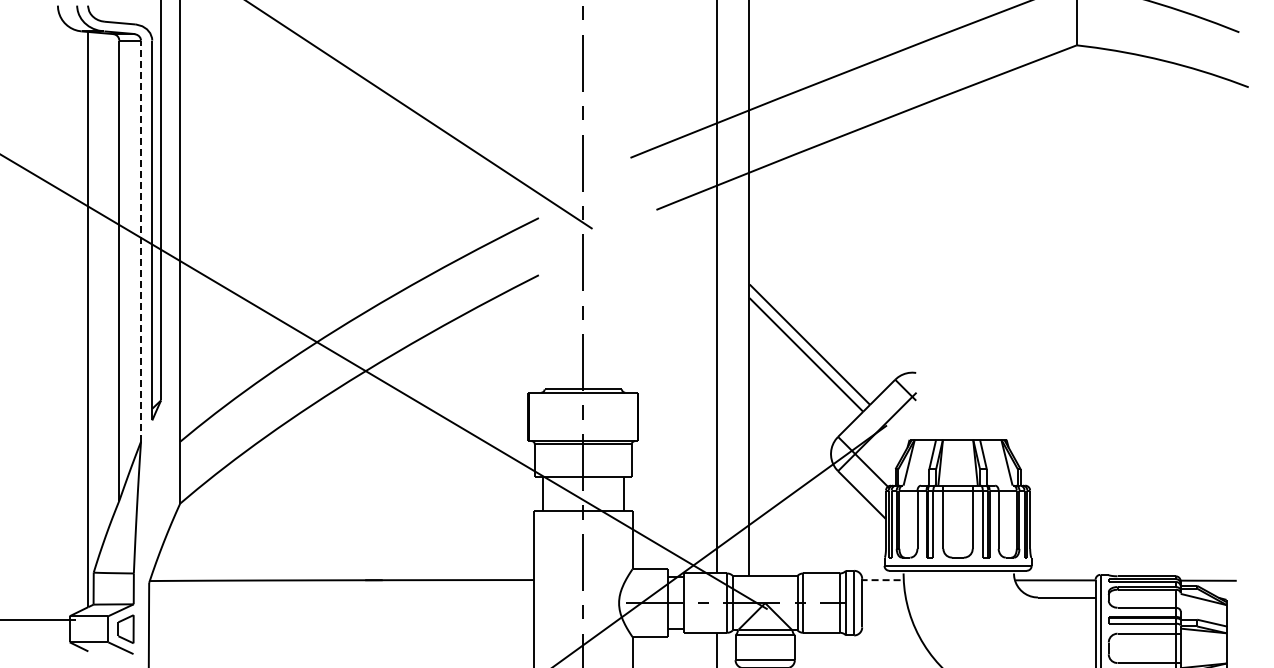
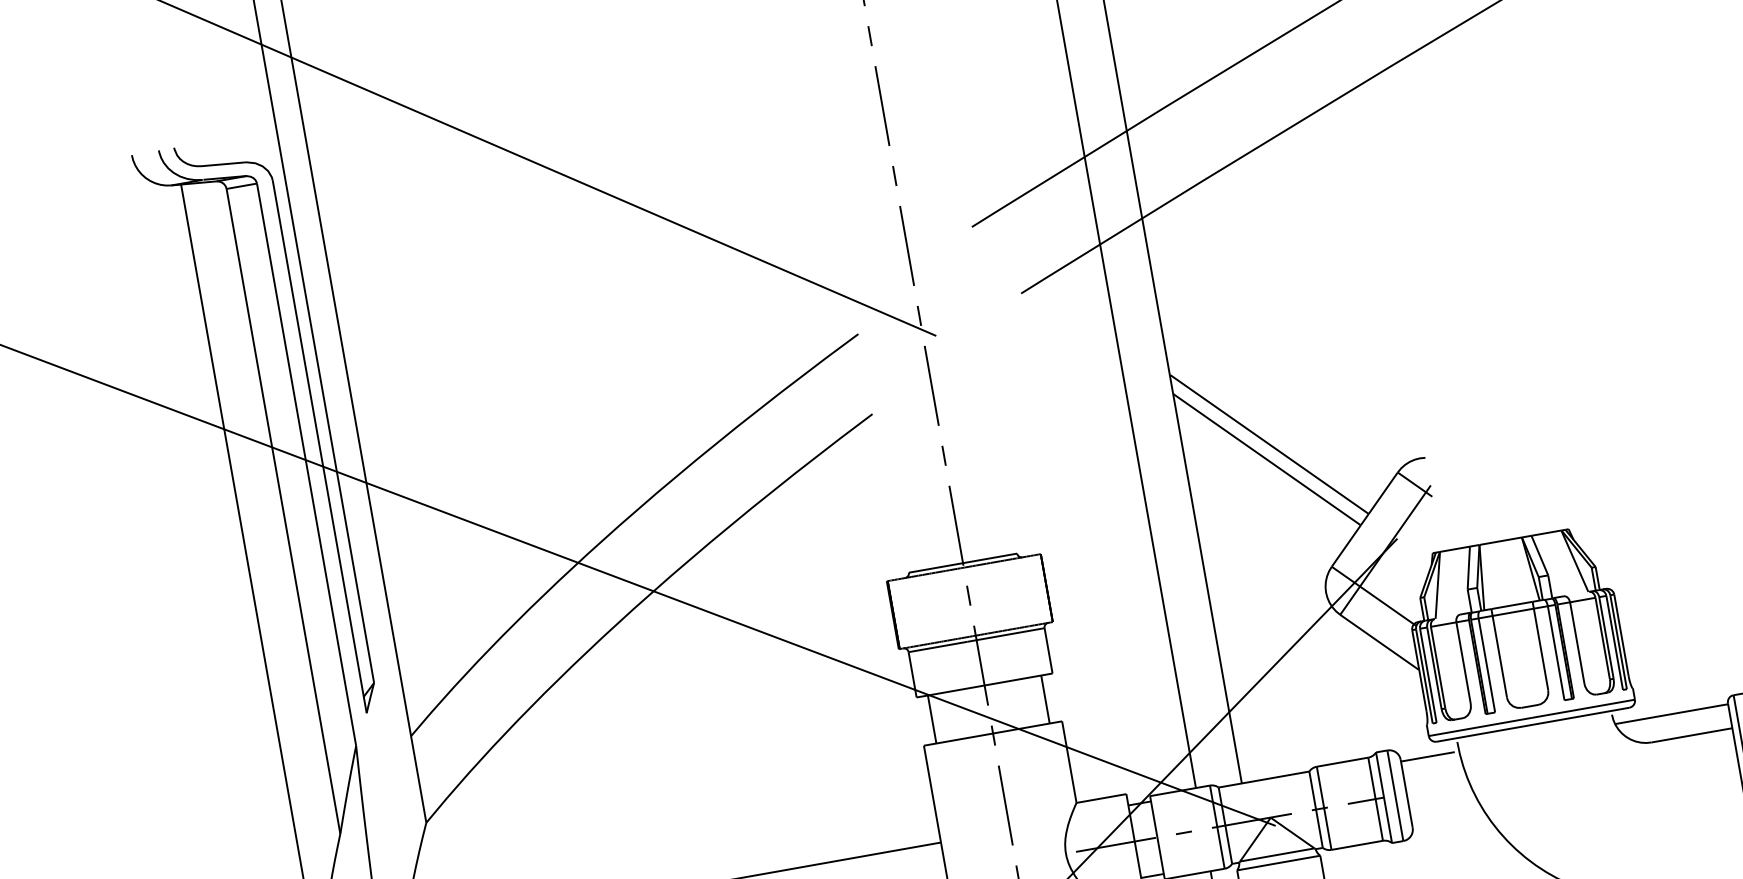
line: (141, 241) -> (307, 465), dashed -> solid
line: (880, 580) -> (1426, 757), dashed -> solid

